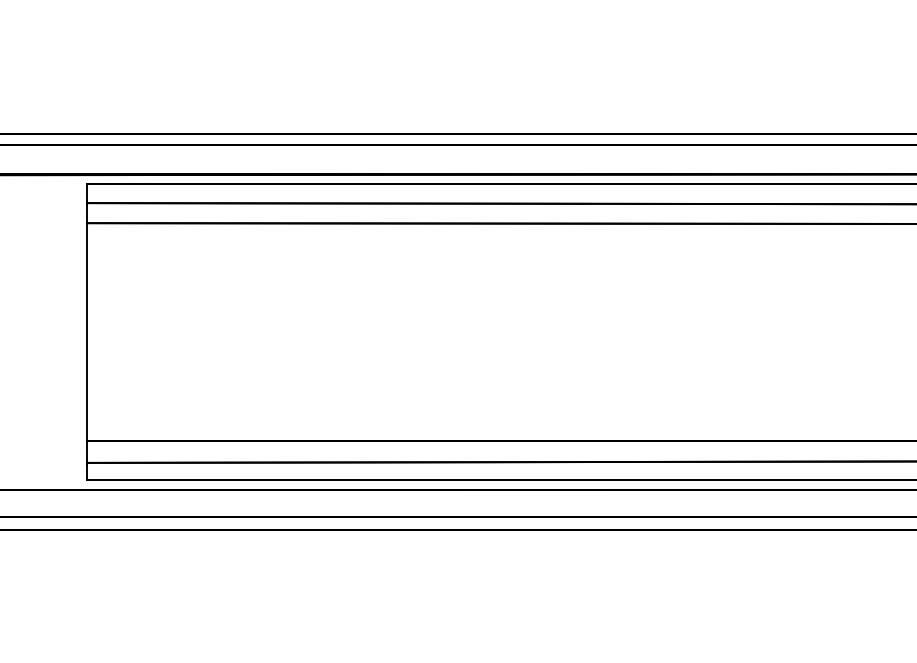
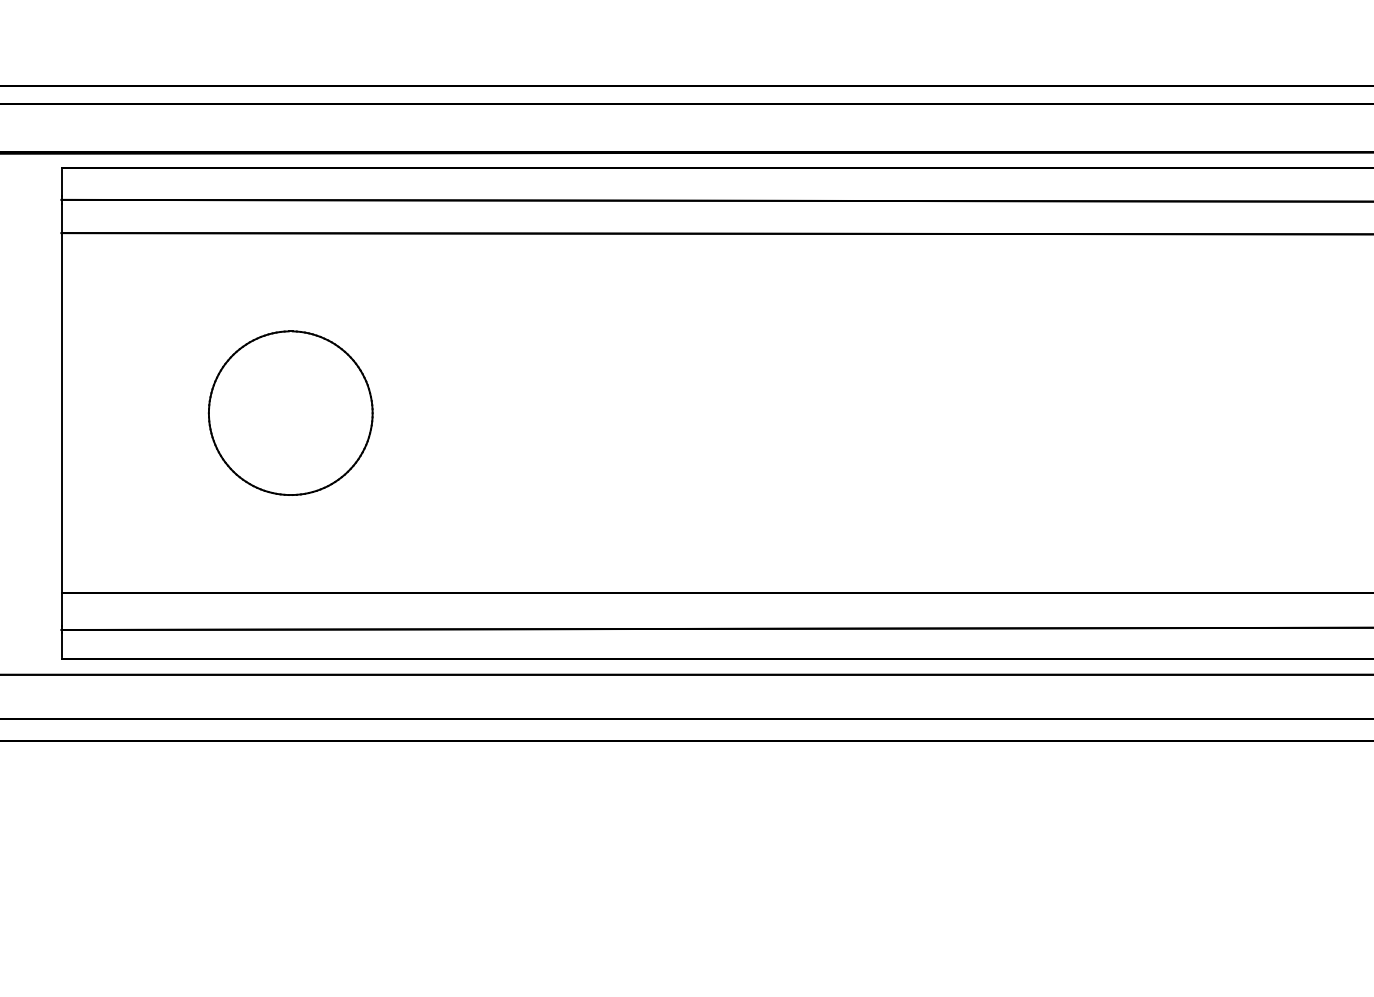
part: (225, 331) -> (290, 412), added

